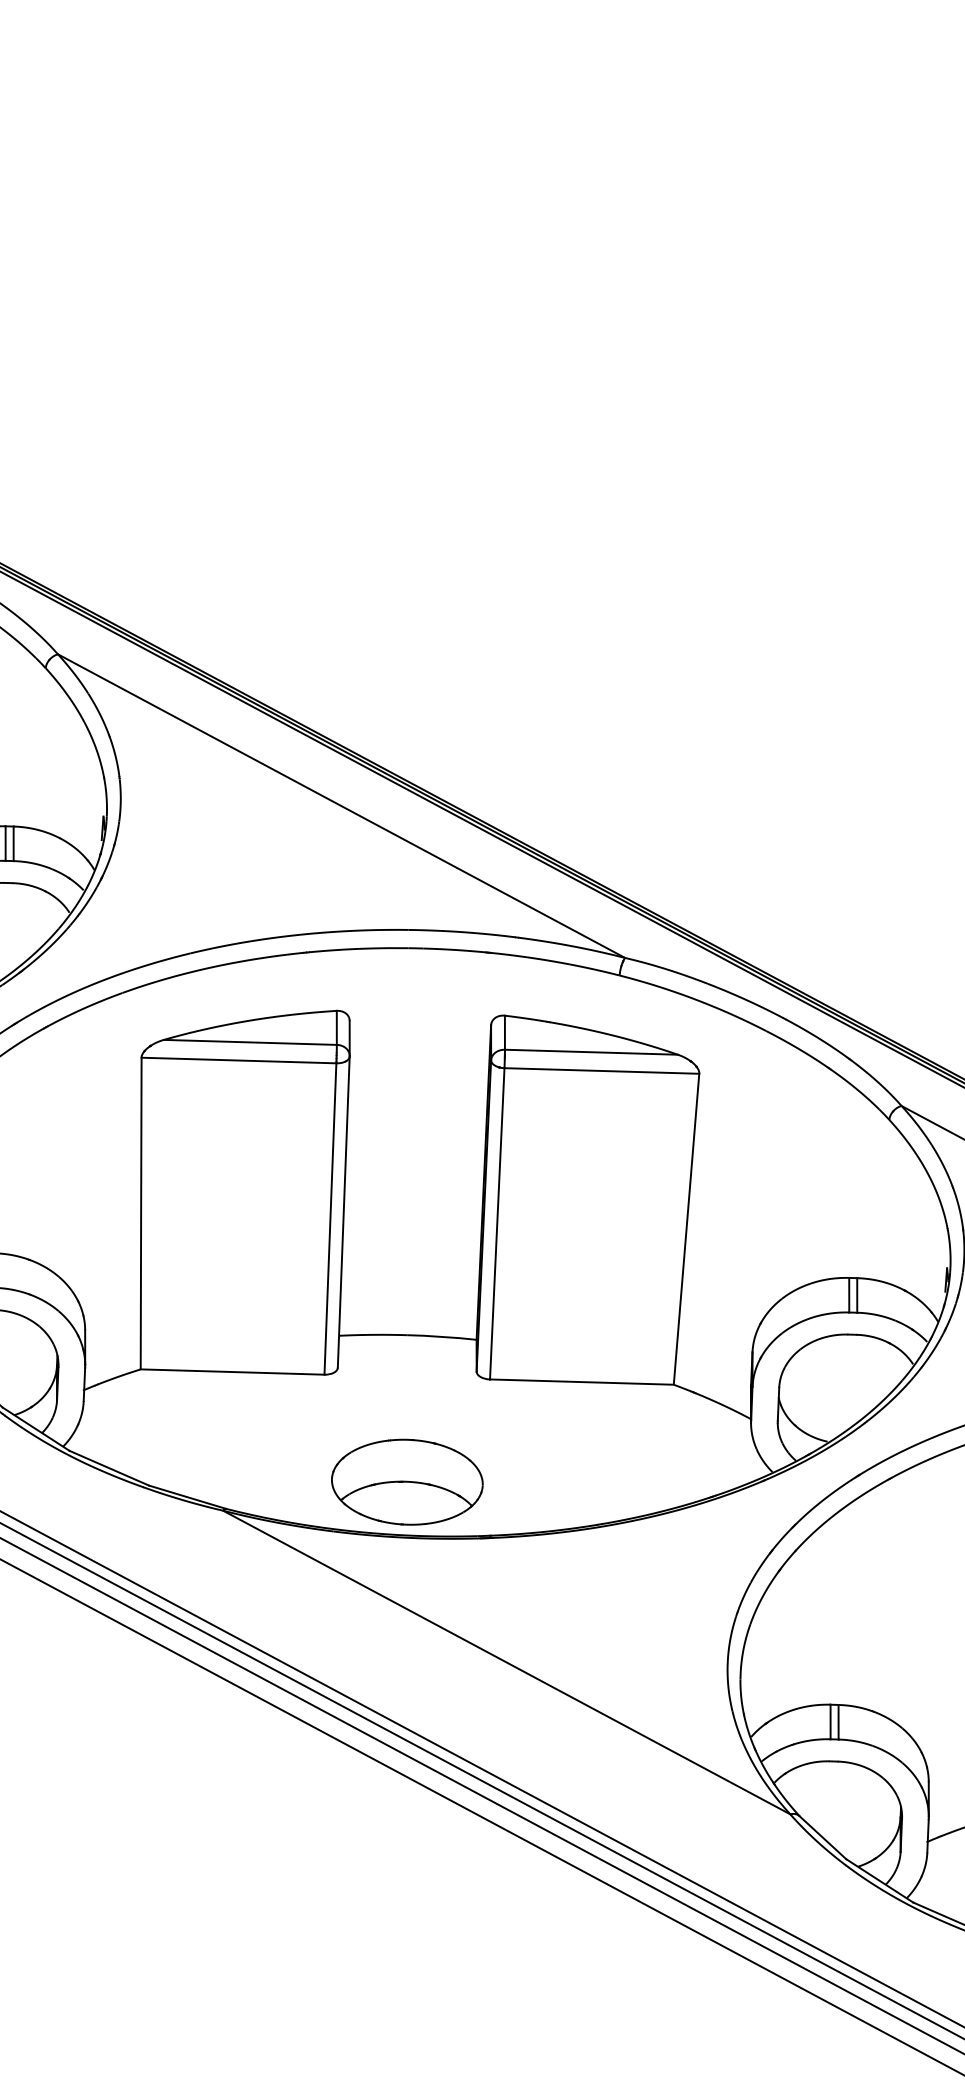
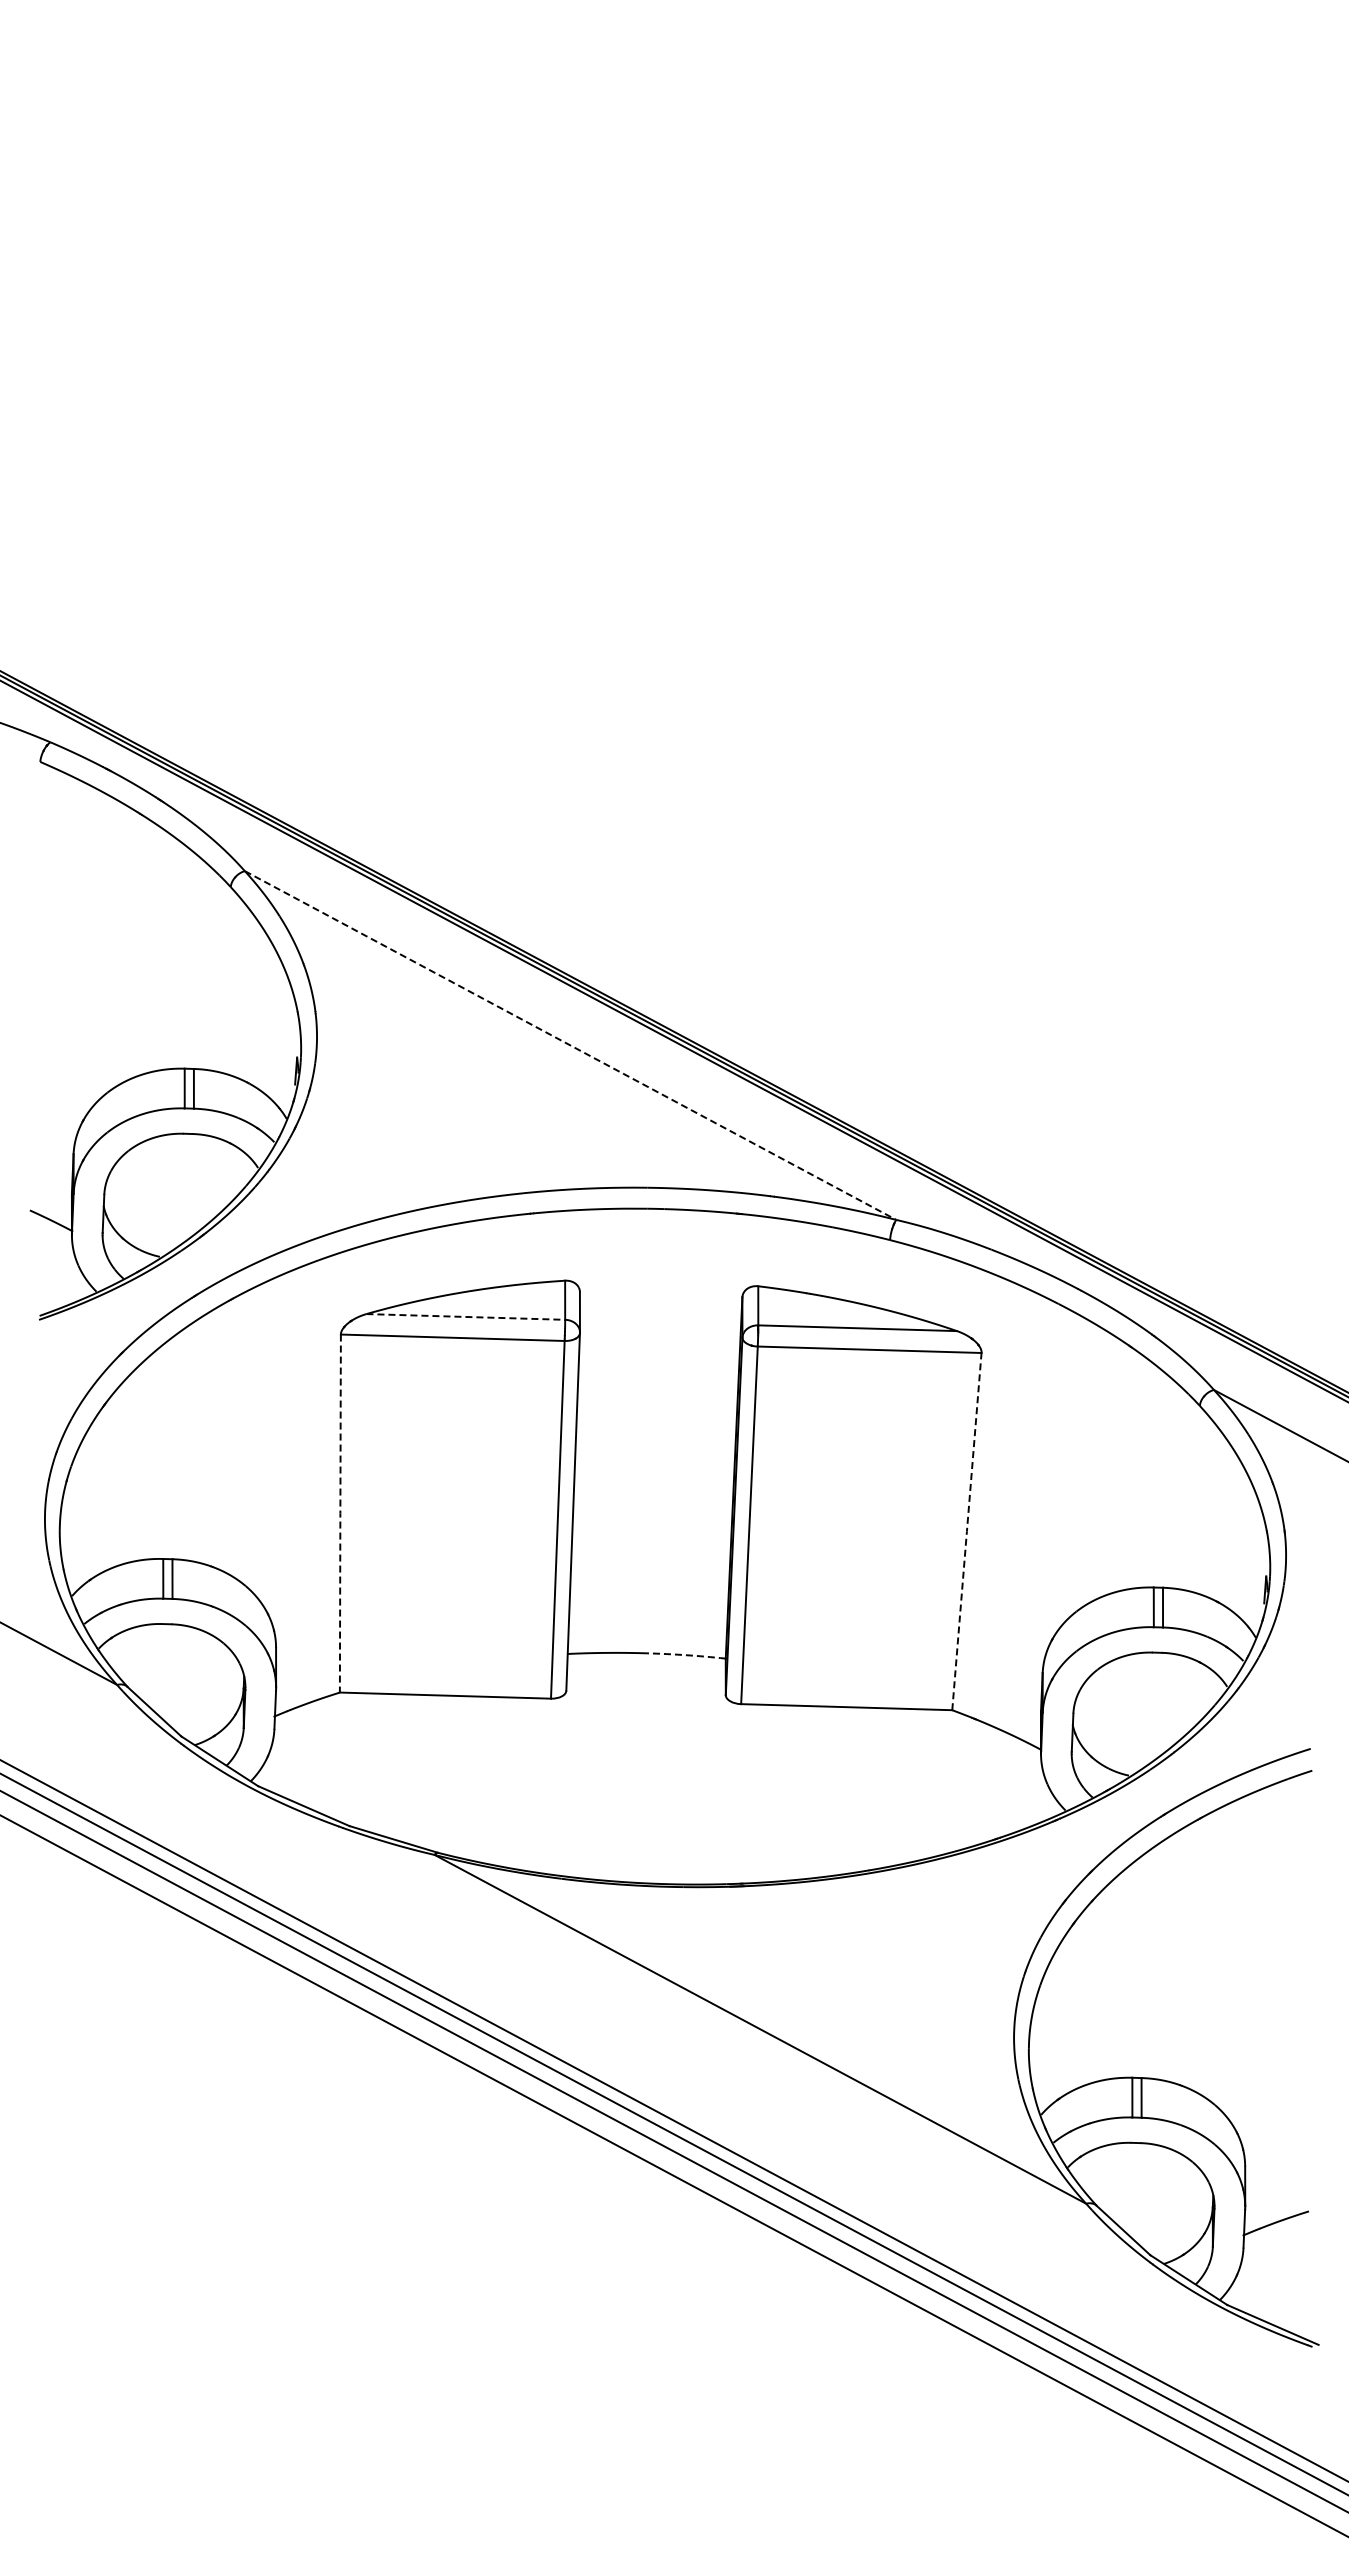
line: (342, 806) -> (571, 1045), solid -> dashed
line: (250, 1042) -> (466, 1316), solid -> dashed
line: (141, 1213) -> (340, 1513), solid -> dashed
line: (686, 1229) -> (966, 1531), solid -> dashed
arc: (441, 1337) -> (685, 1655), solid -> dashed
part: (406, 1481) -> (645, 1821), removed

